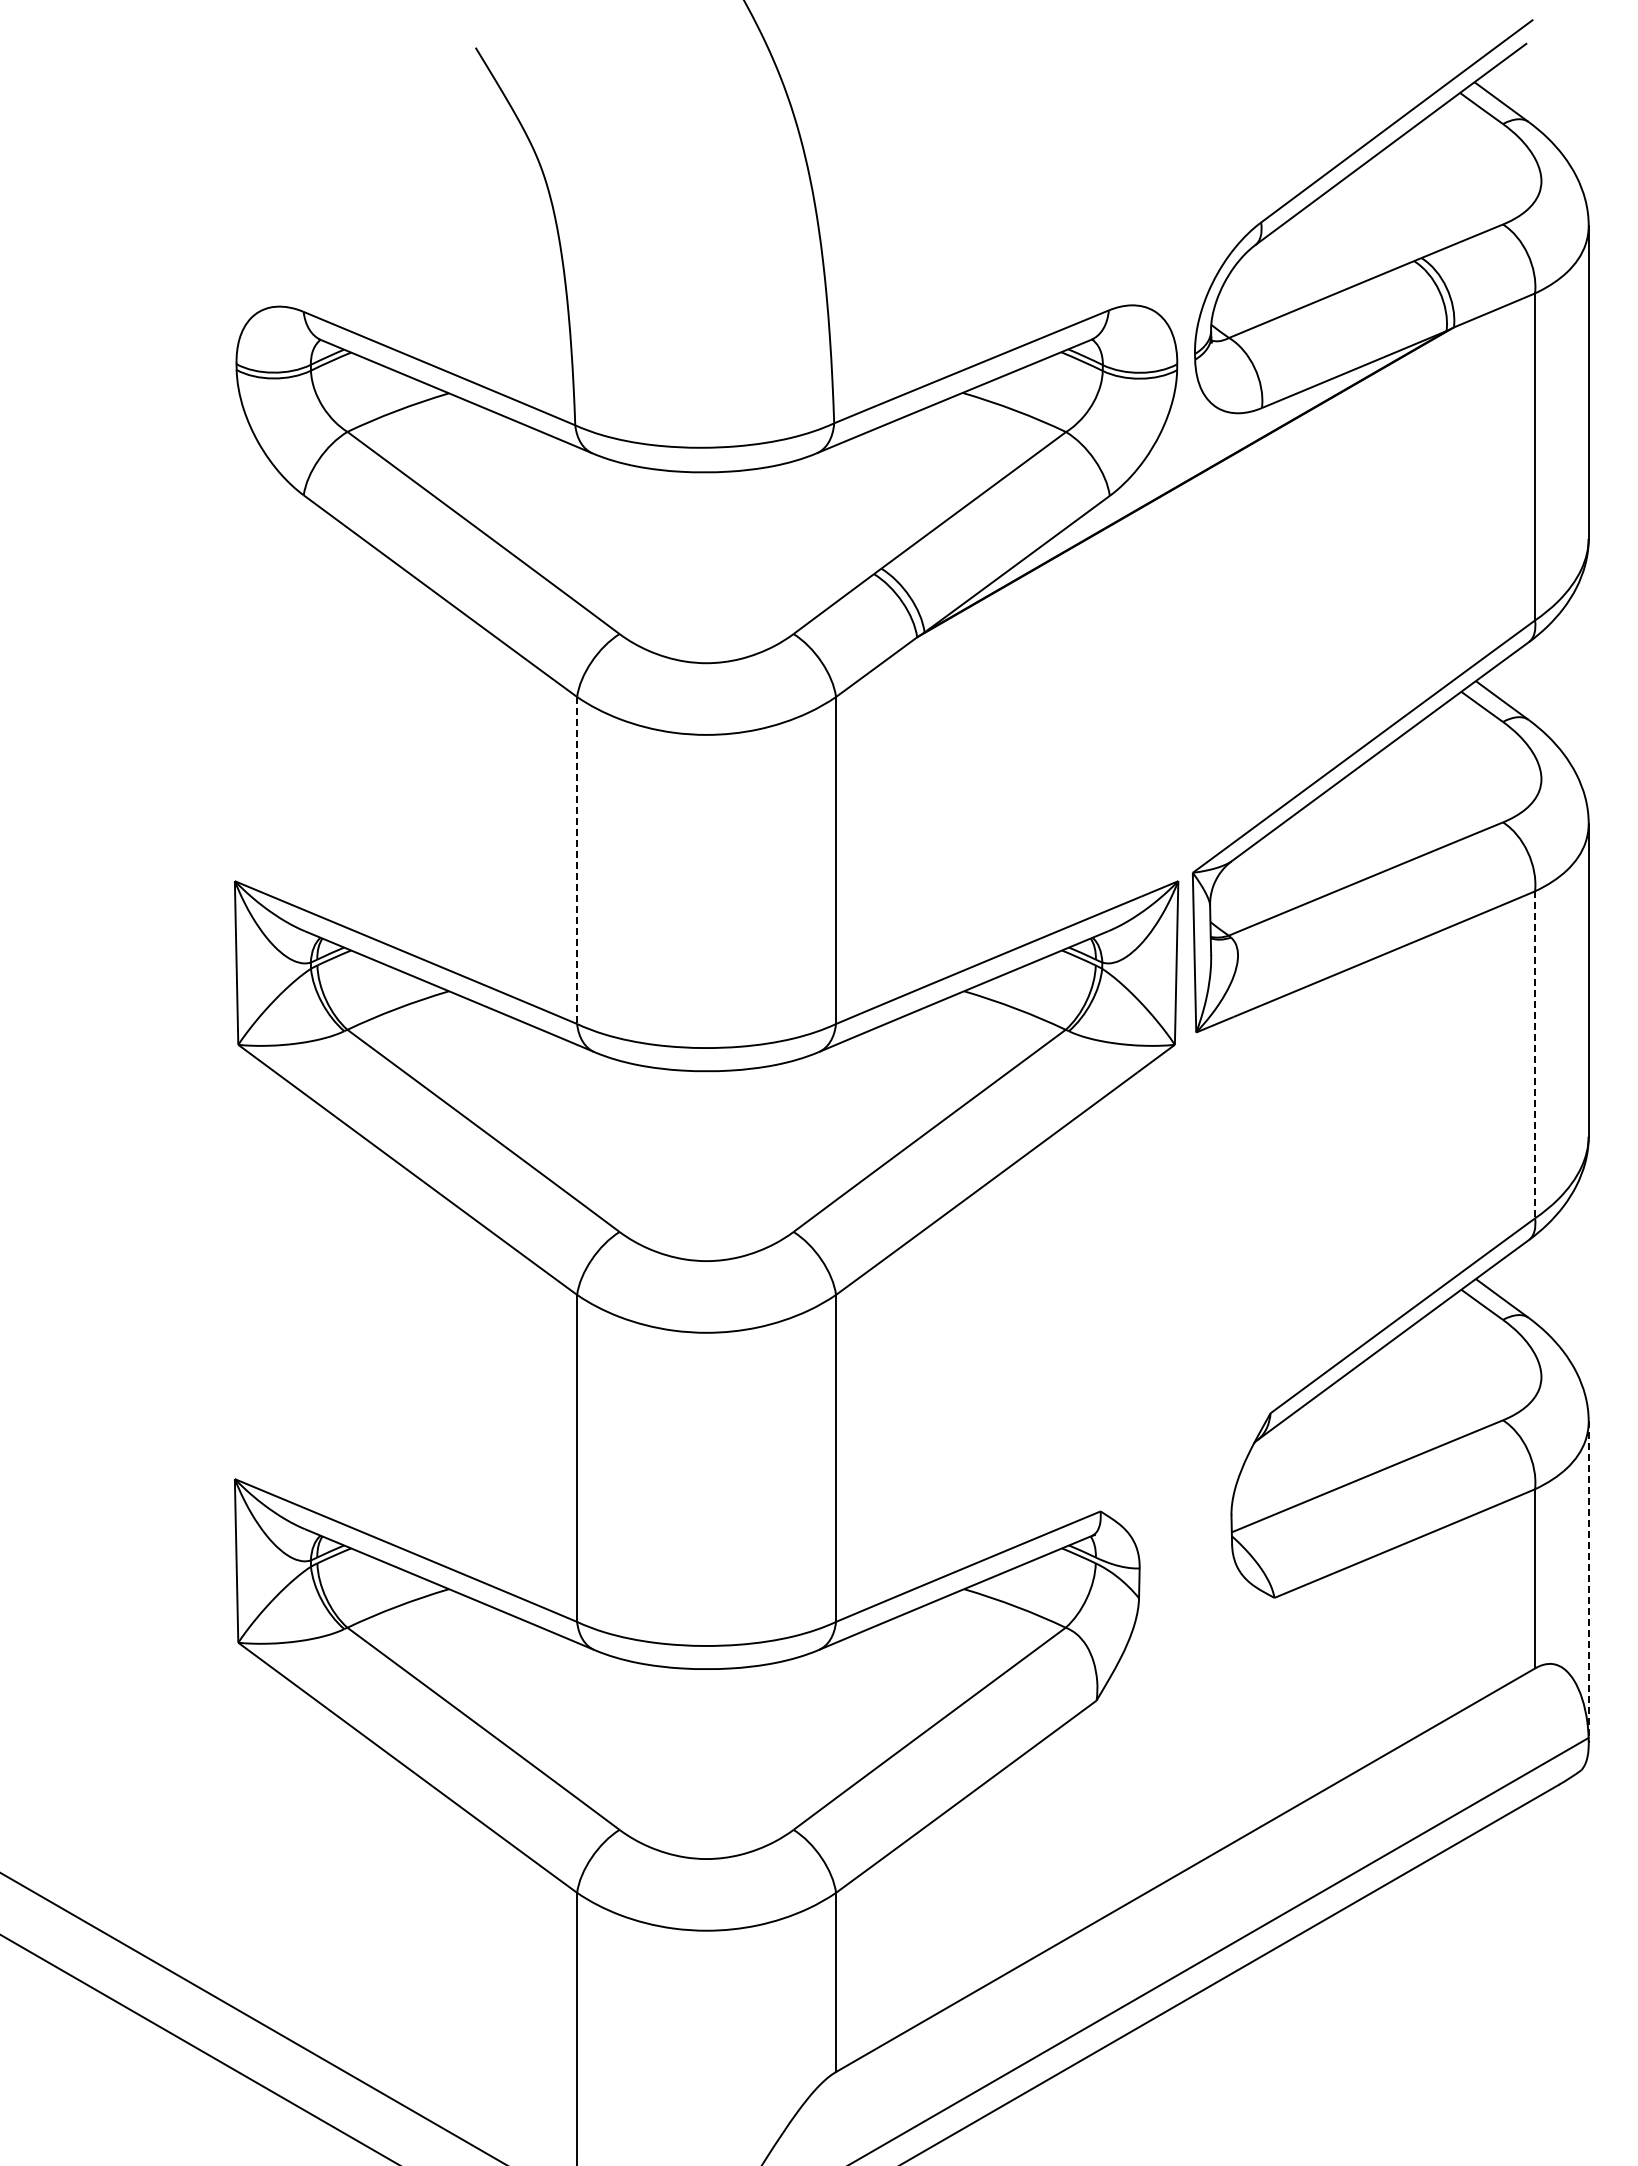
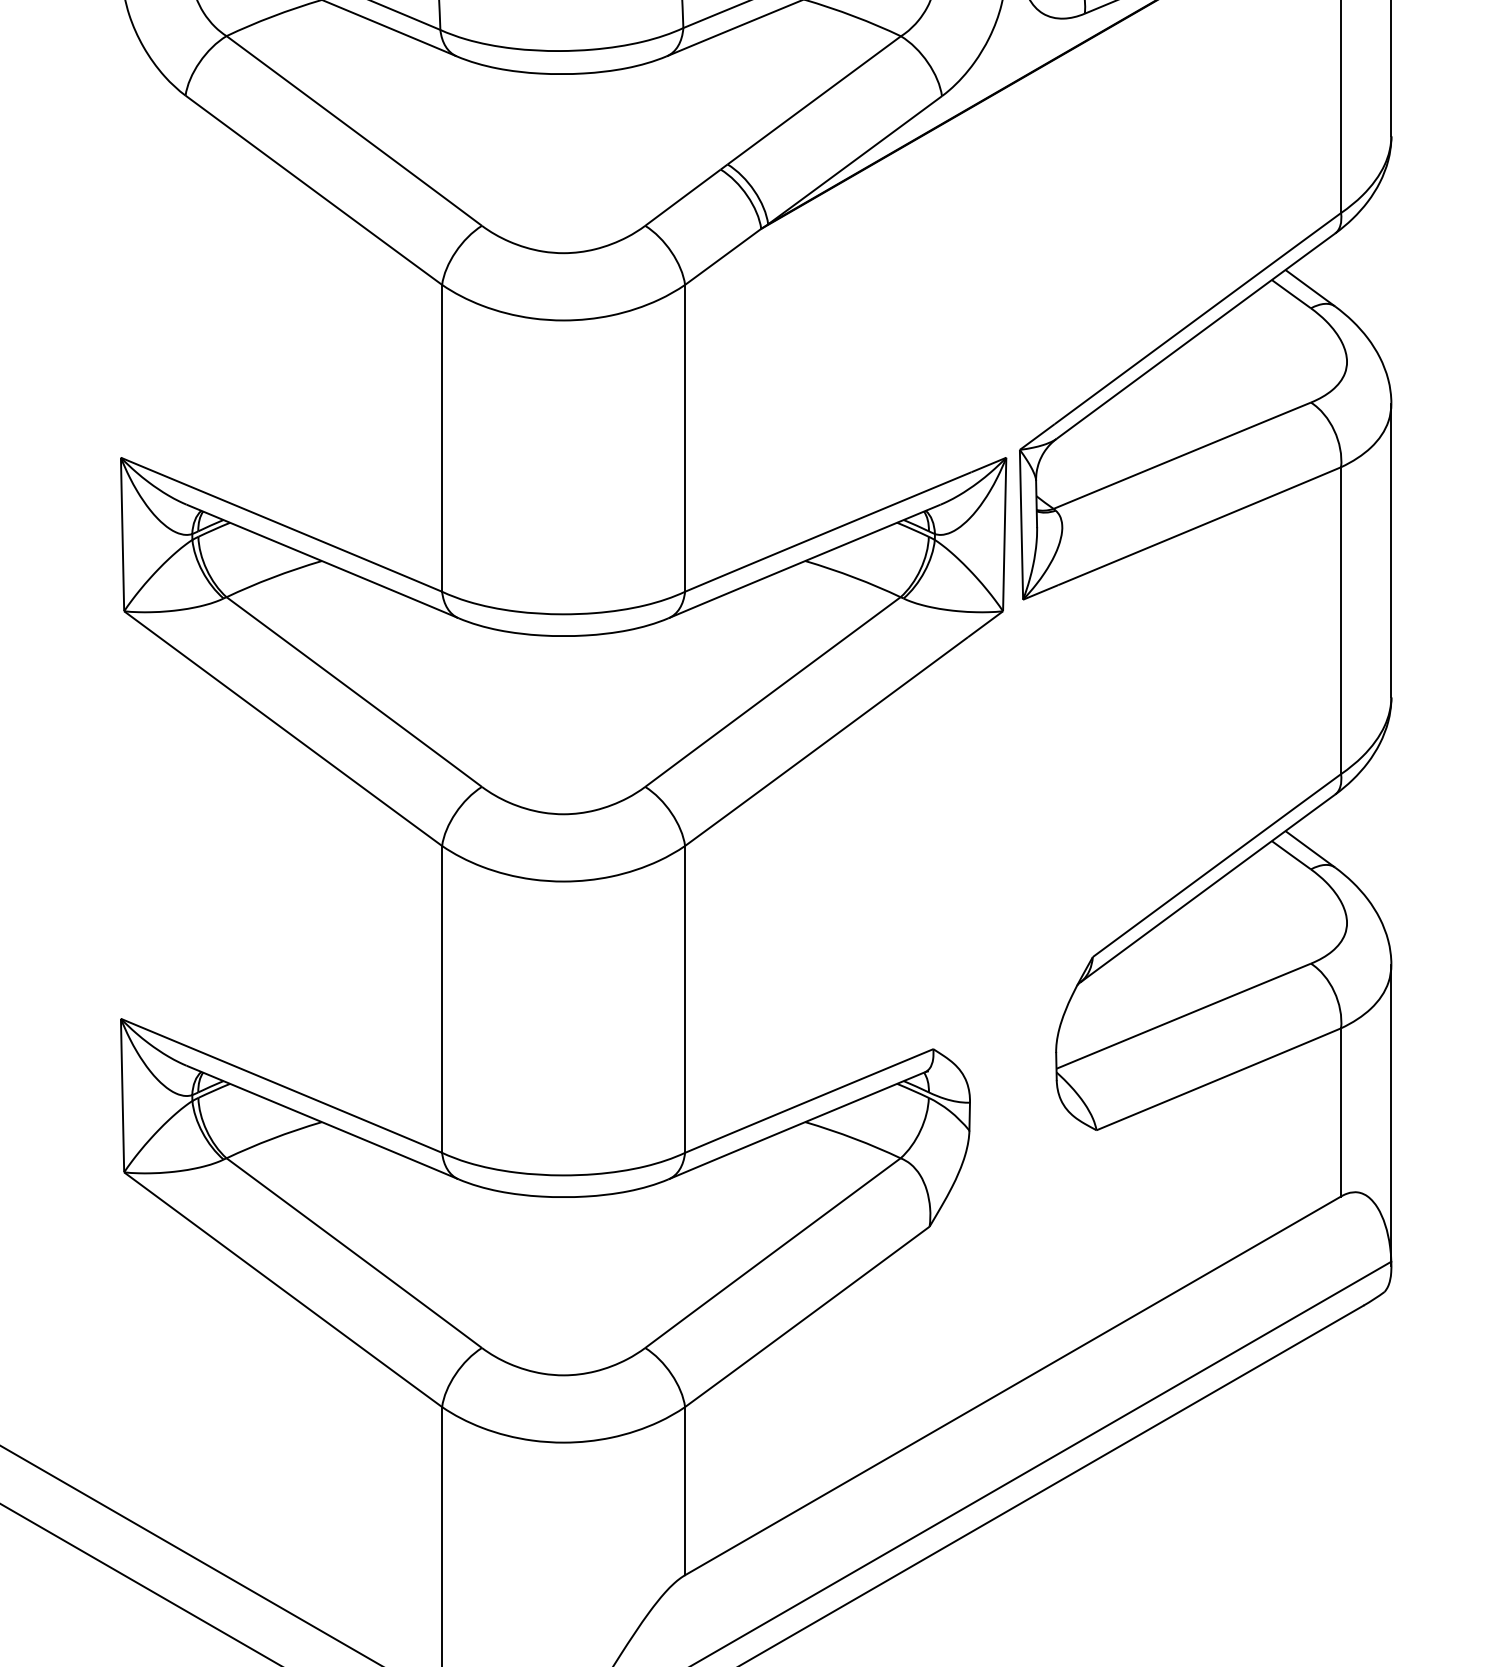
line: (577, 860) -> (442, 438), dashed -> solid
line: (1535, 1054) -> (1341, 620), dashed -> solid
line: (1588, 1582) -> (1391, 1115), dashed -> solid

